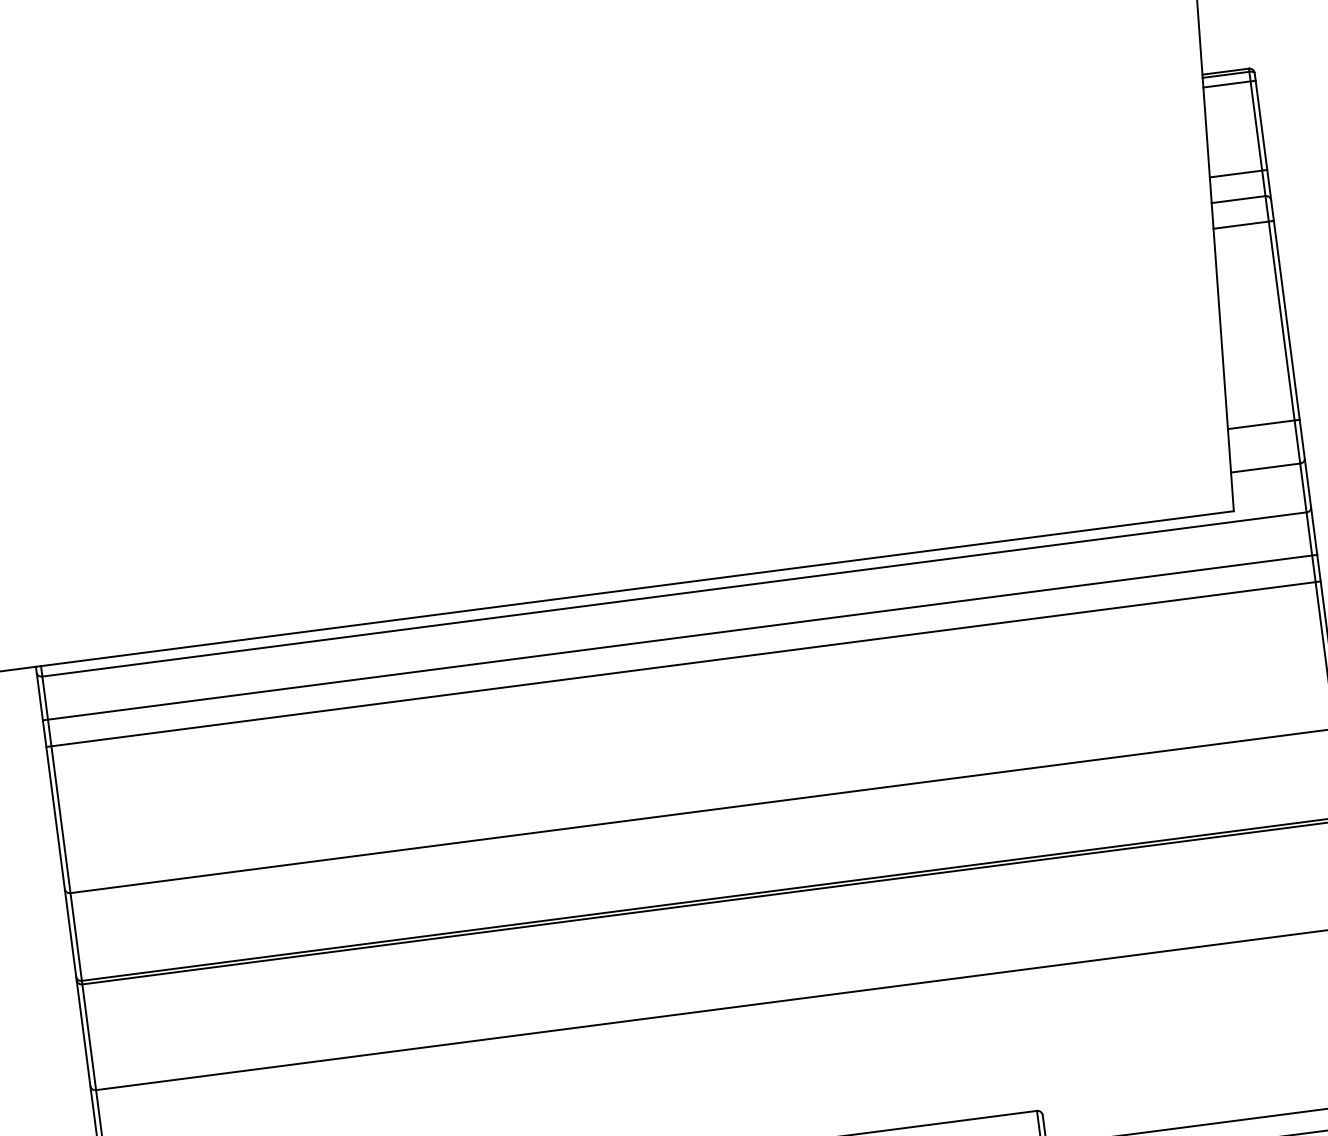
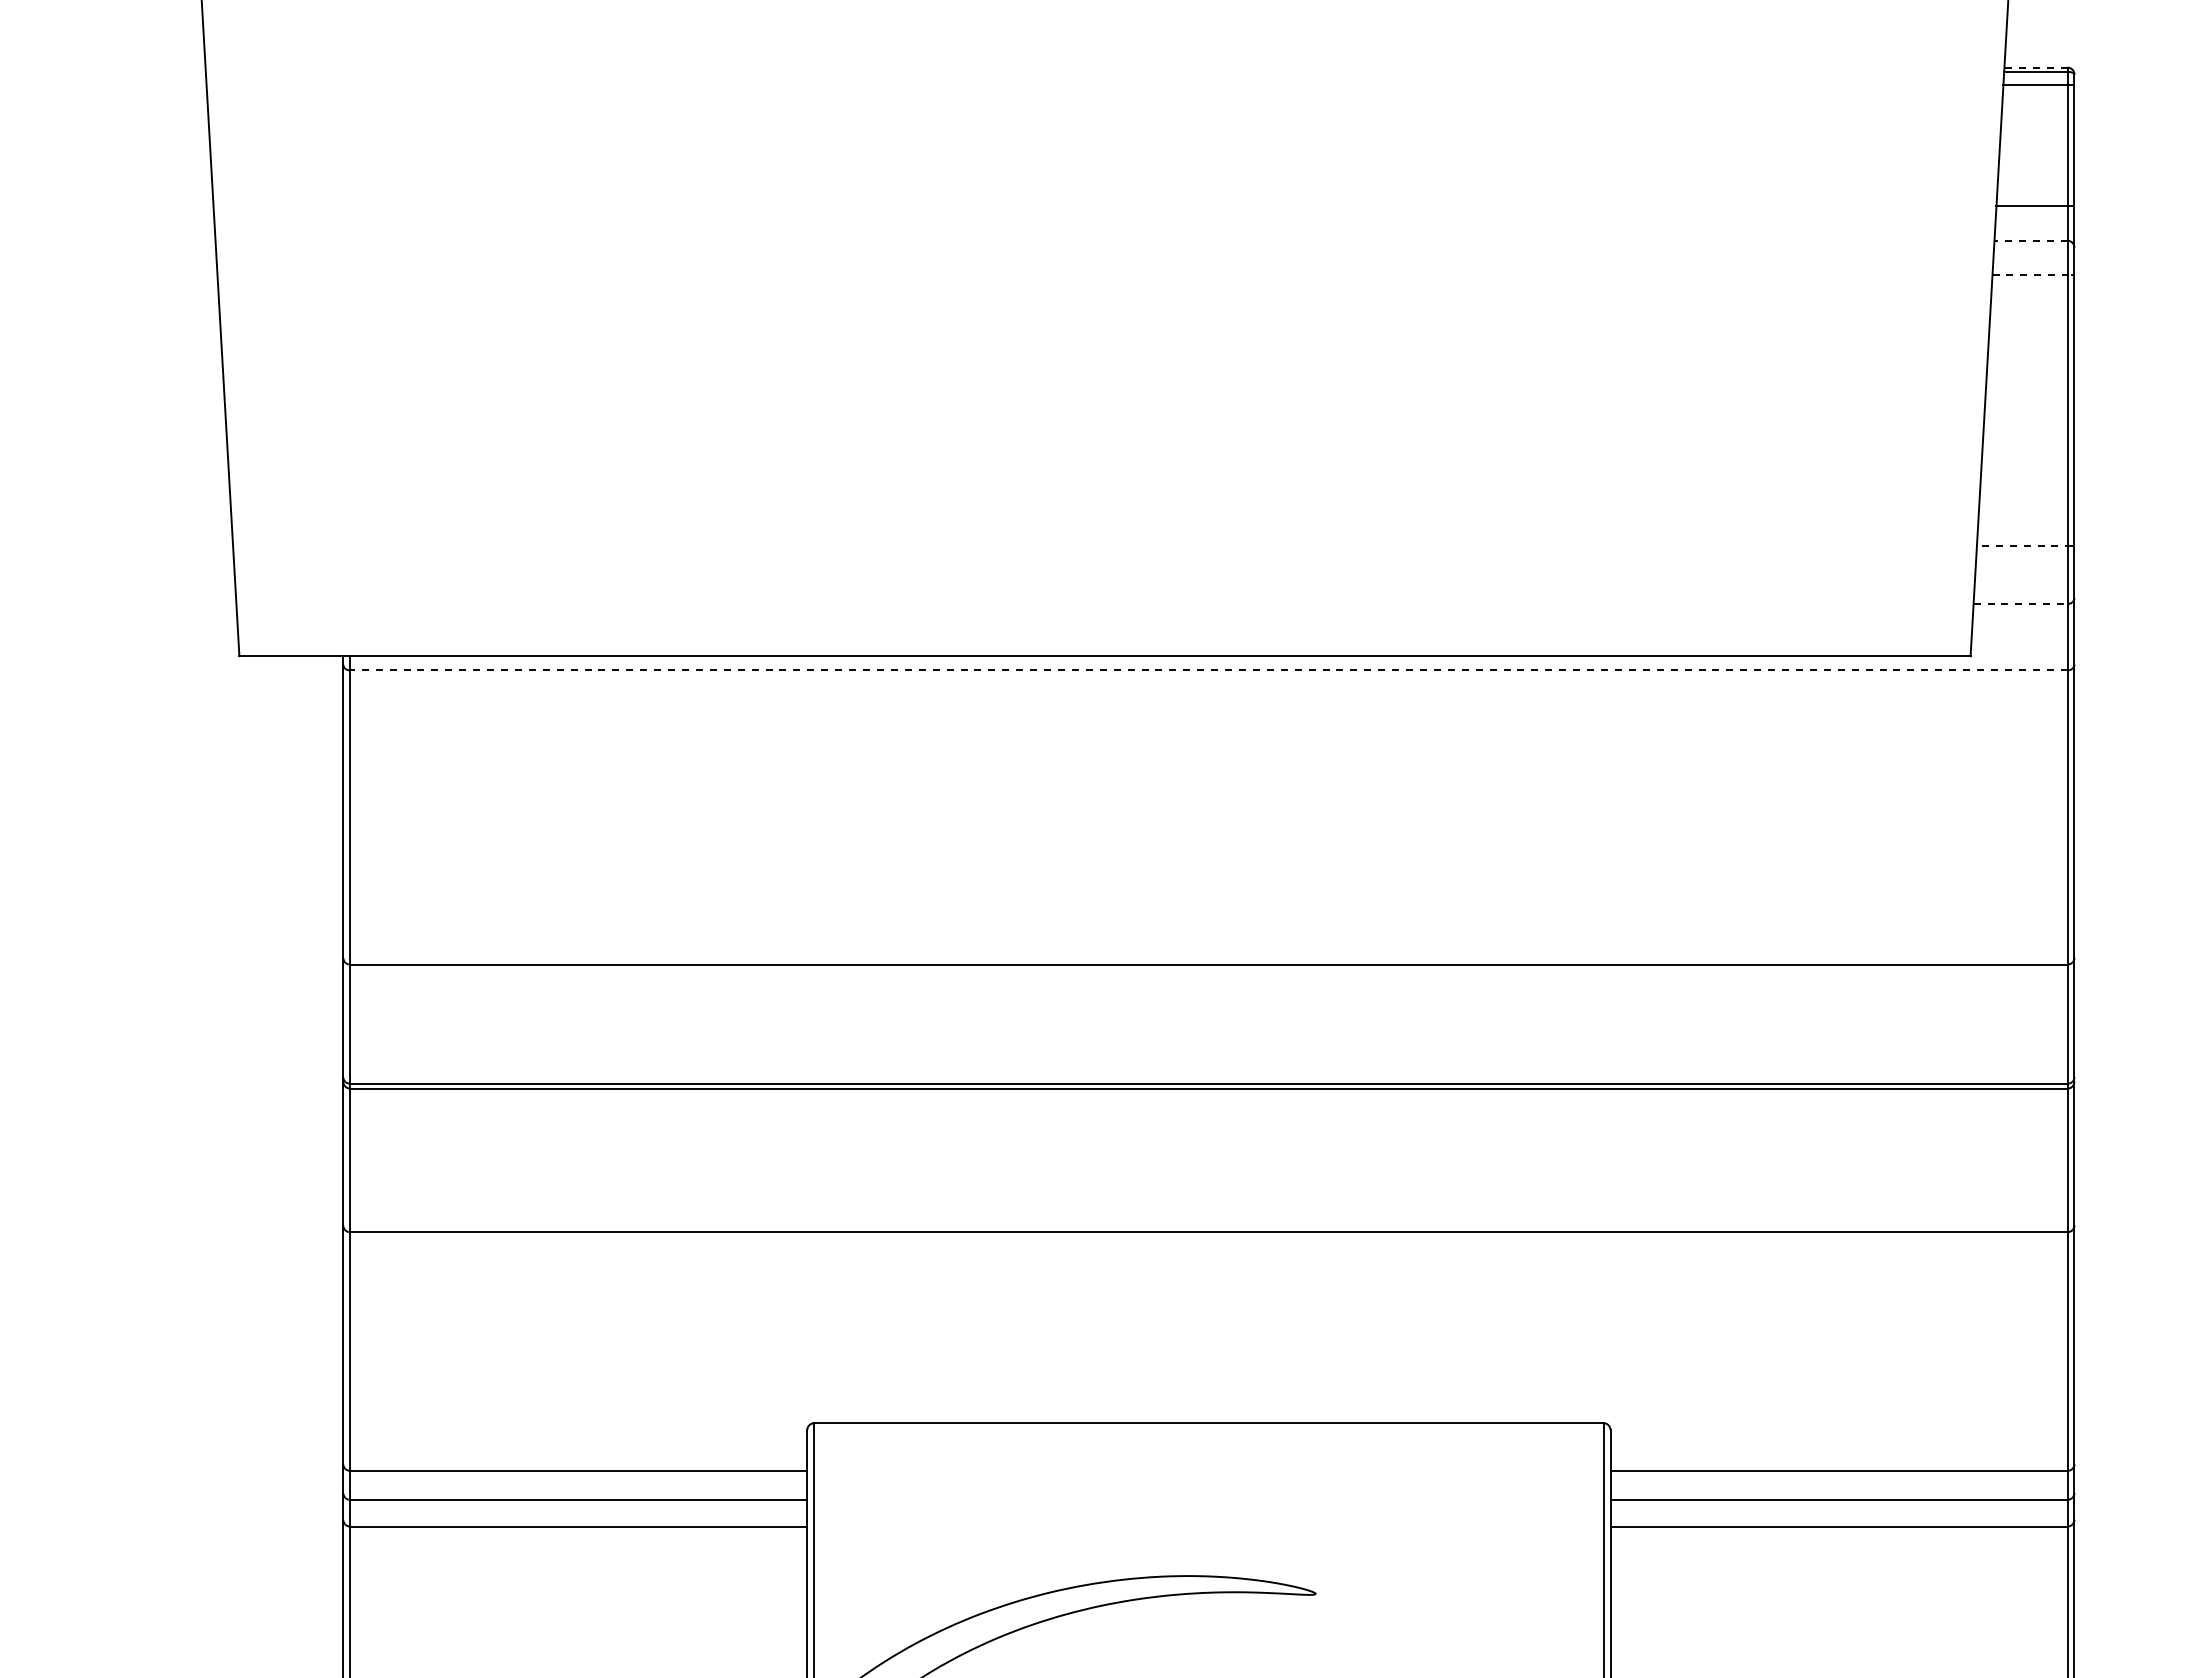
line: (1225, 71) -> (2035, 67), solid -> dashed
line: (1238, 199) -> (2030, 240), solid -> dashed
line: (1243, 225) -> (2032, 275), solid -> dashed
line: (1262, 424) -> (2024, 545), solid -> dashed
line: (1265, 468) -> (2020, 604), solid -> dashed
line: (674, 594) -> (1208, 670), solid -> dashed
line: (679, 638) -> (1208, 729), removed
line: (683, 664) -> (1208, 765), removed

